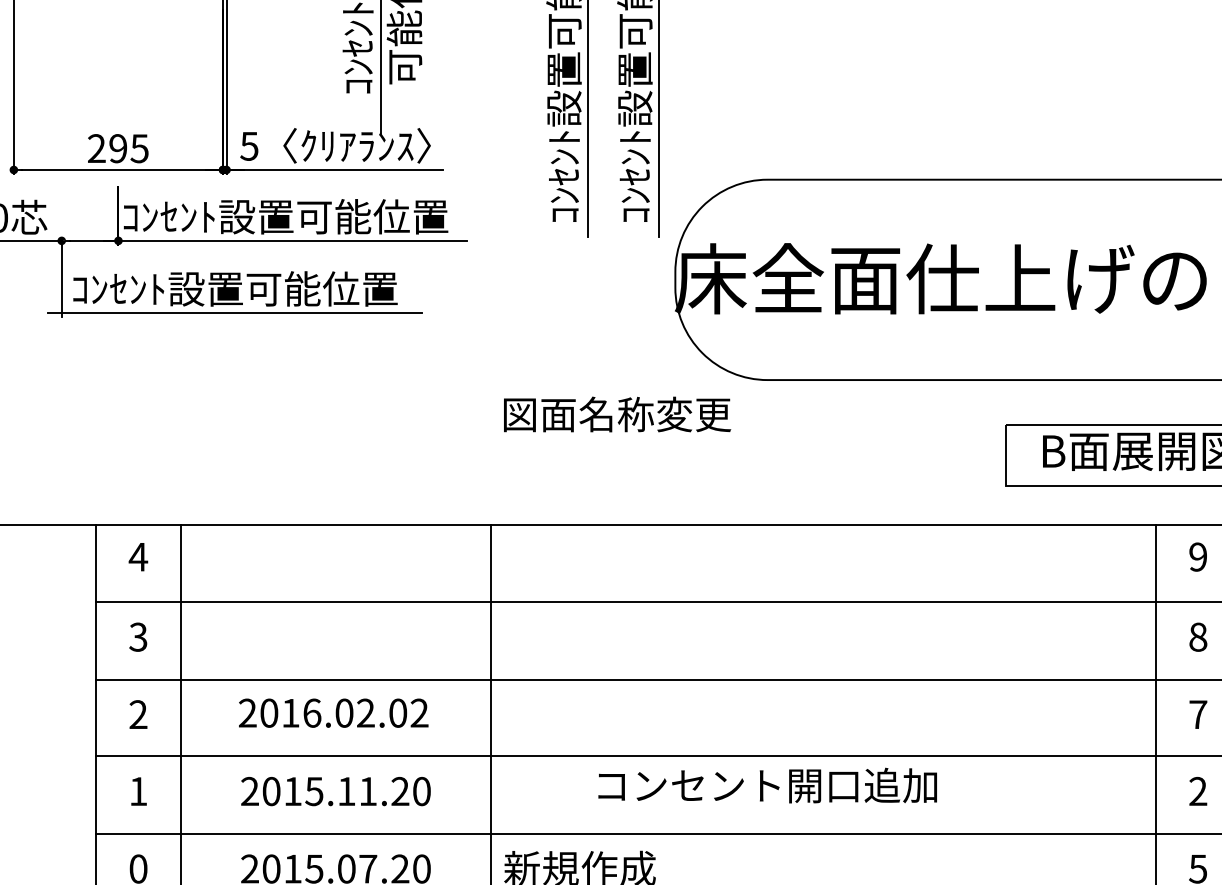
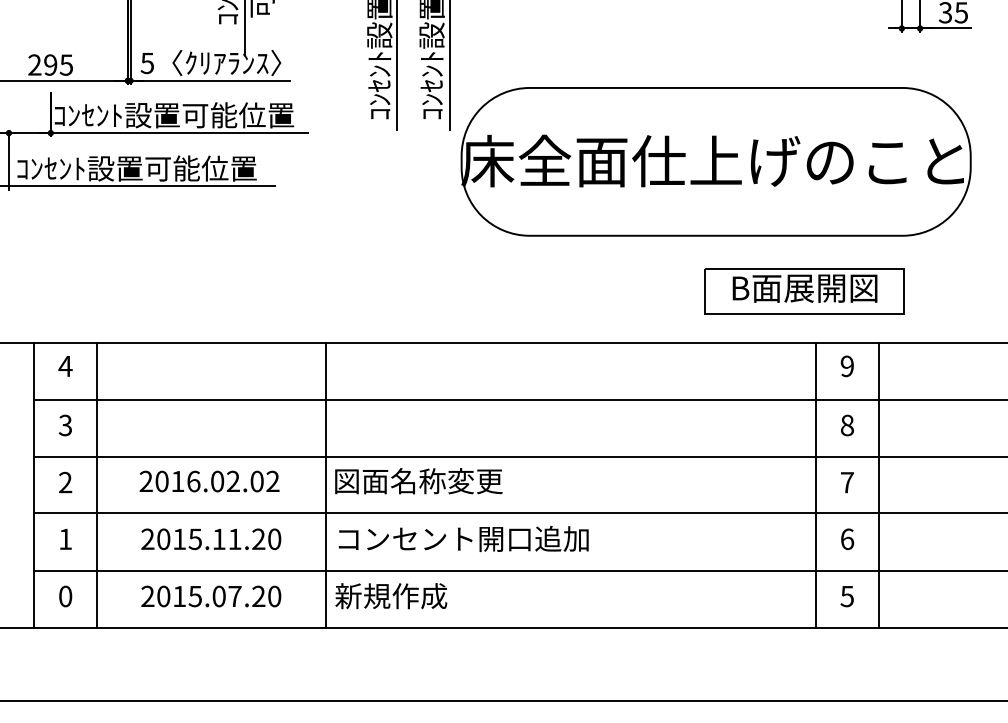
text: (616, 414) -> (418, 481), moved
text: (767, 785) -> (463, 538), moved
text: (1198, 791) -> (847, 539), 2 -> 6

